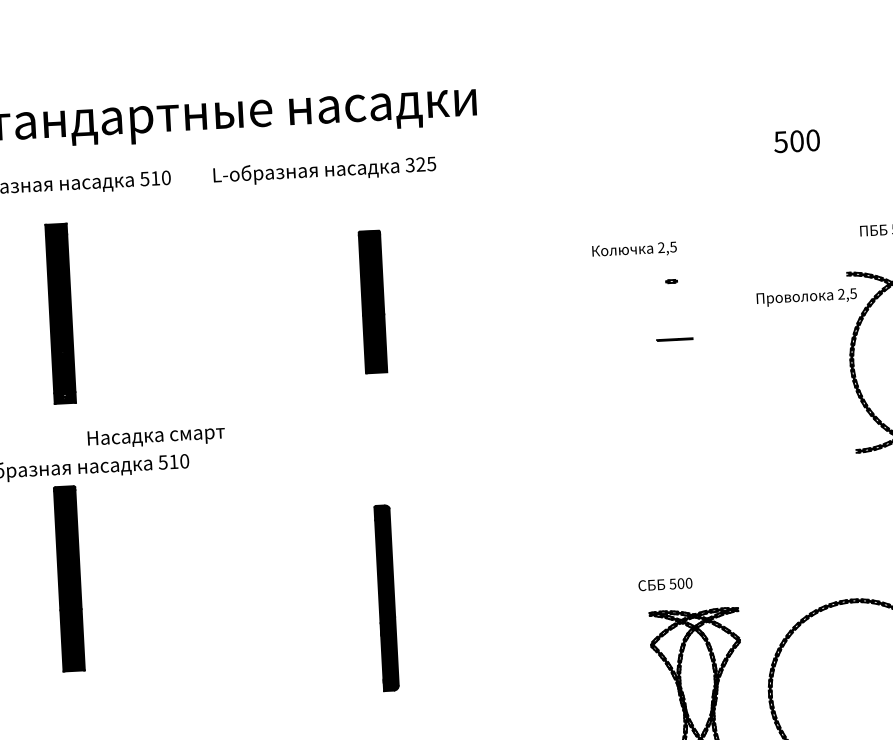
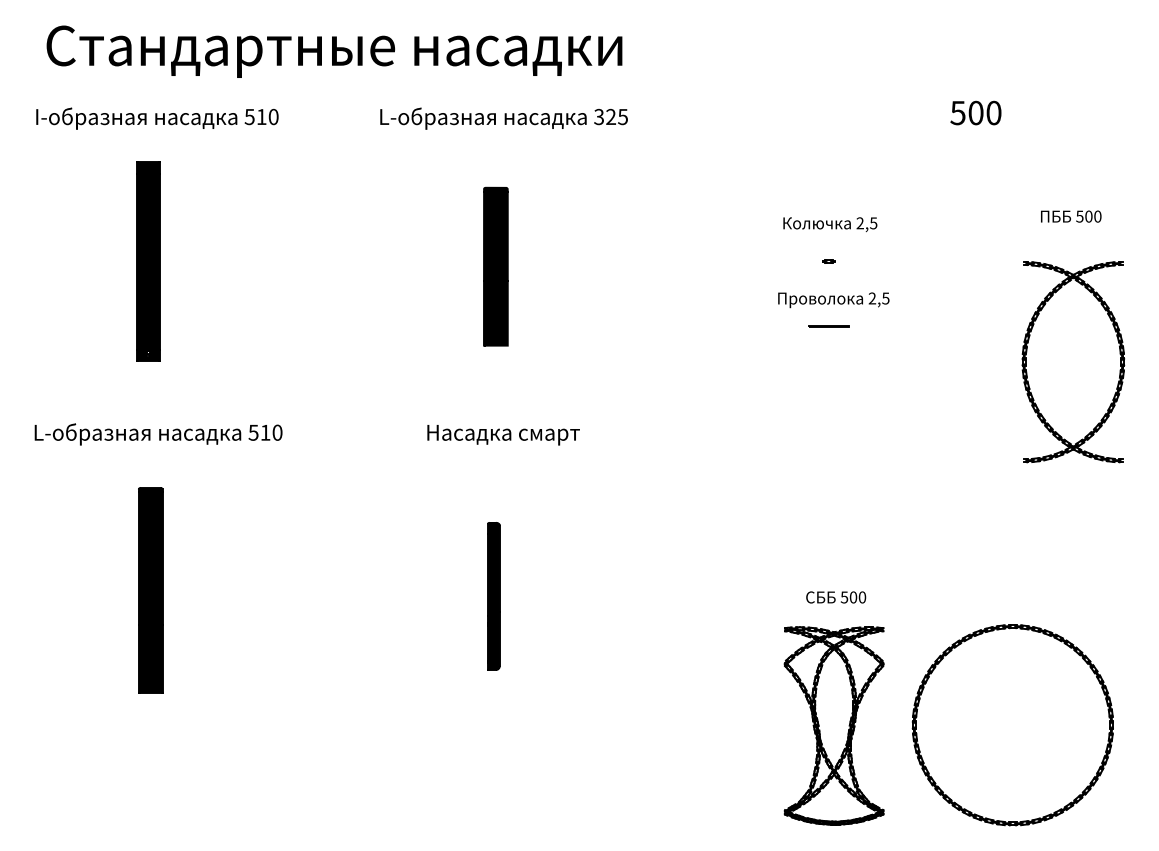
text: (324, 170) -> (503, 118), moved
text: (634, 250) -> (830, 224), moved
text: (806, 297) -> (833, 300), moved
text: (156, 437) -> (503, 435), moved
part: (69, 578) -> (150, 590), moved
text: (665, 584) -> (836, 597), moved
part: (386, 598) -> (493, 596), size x0.71

